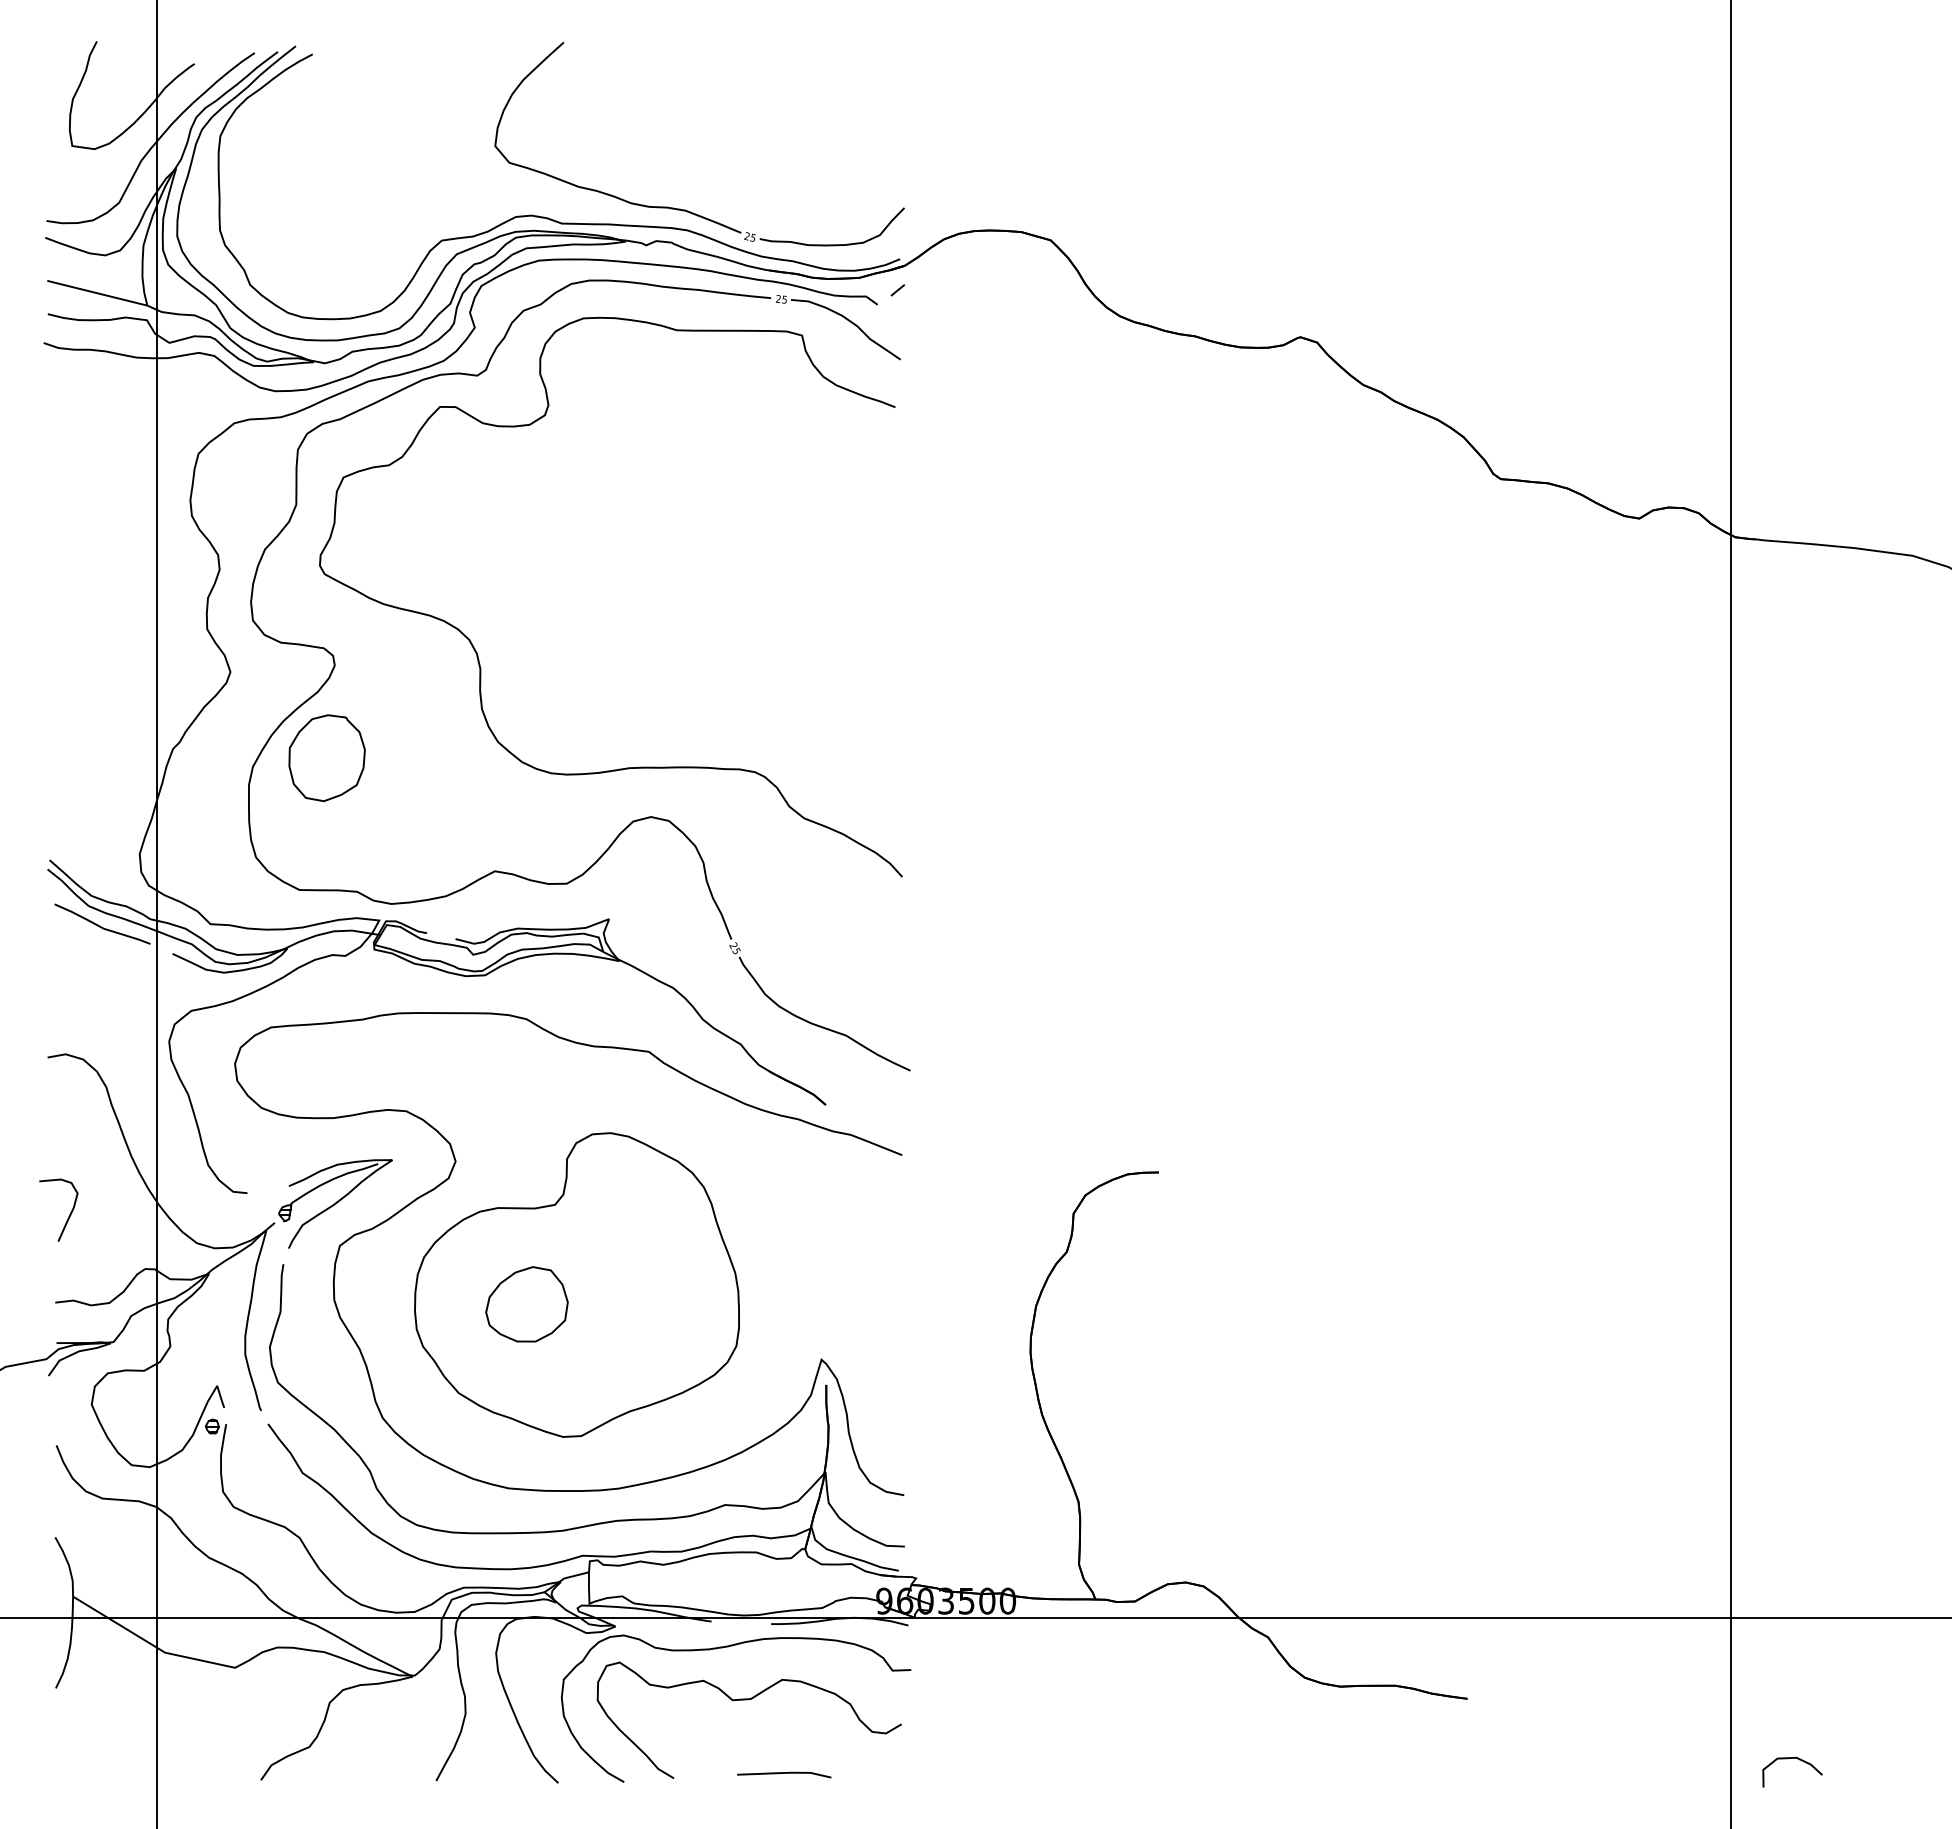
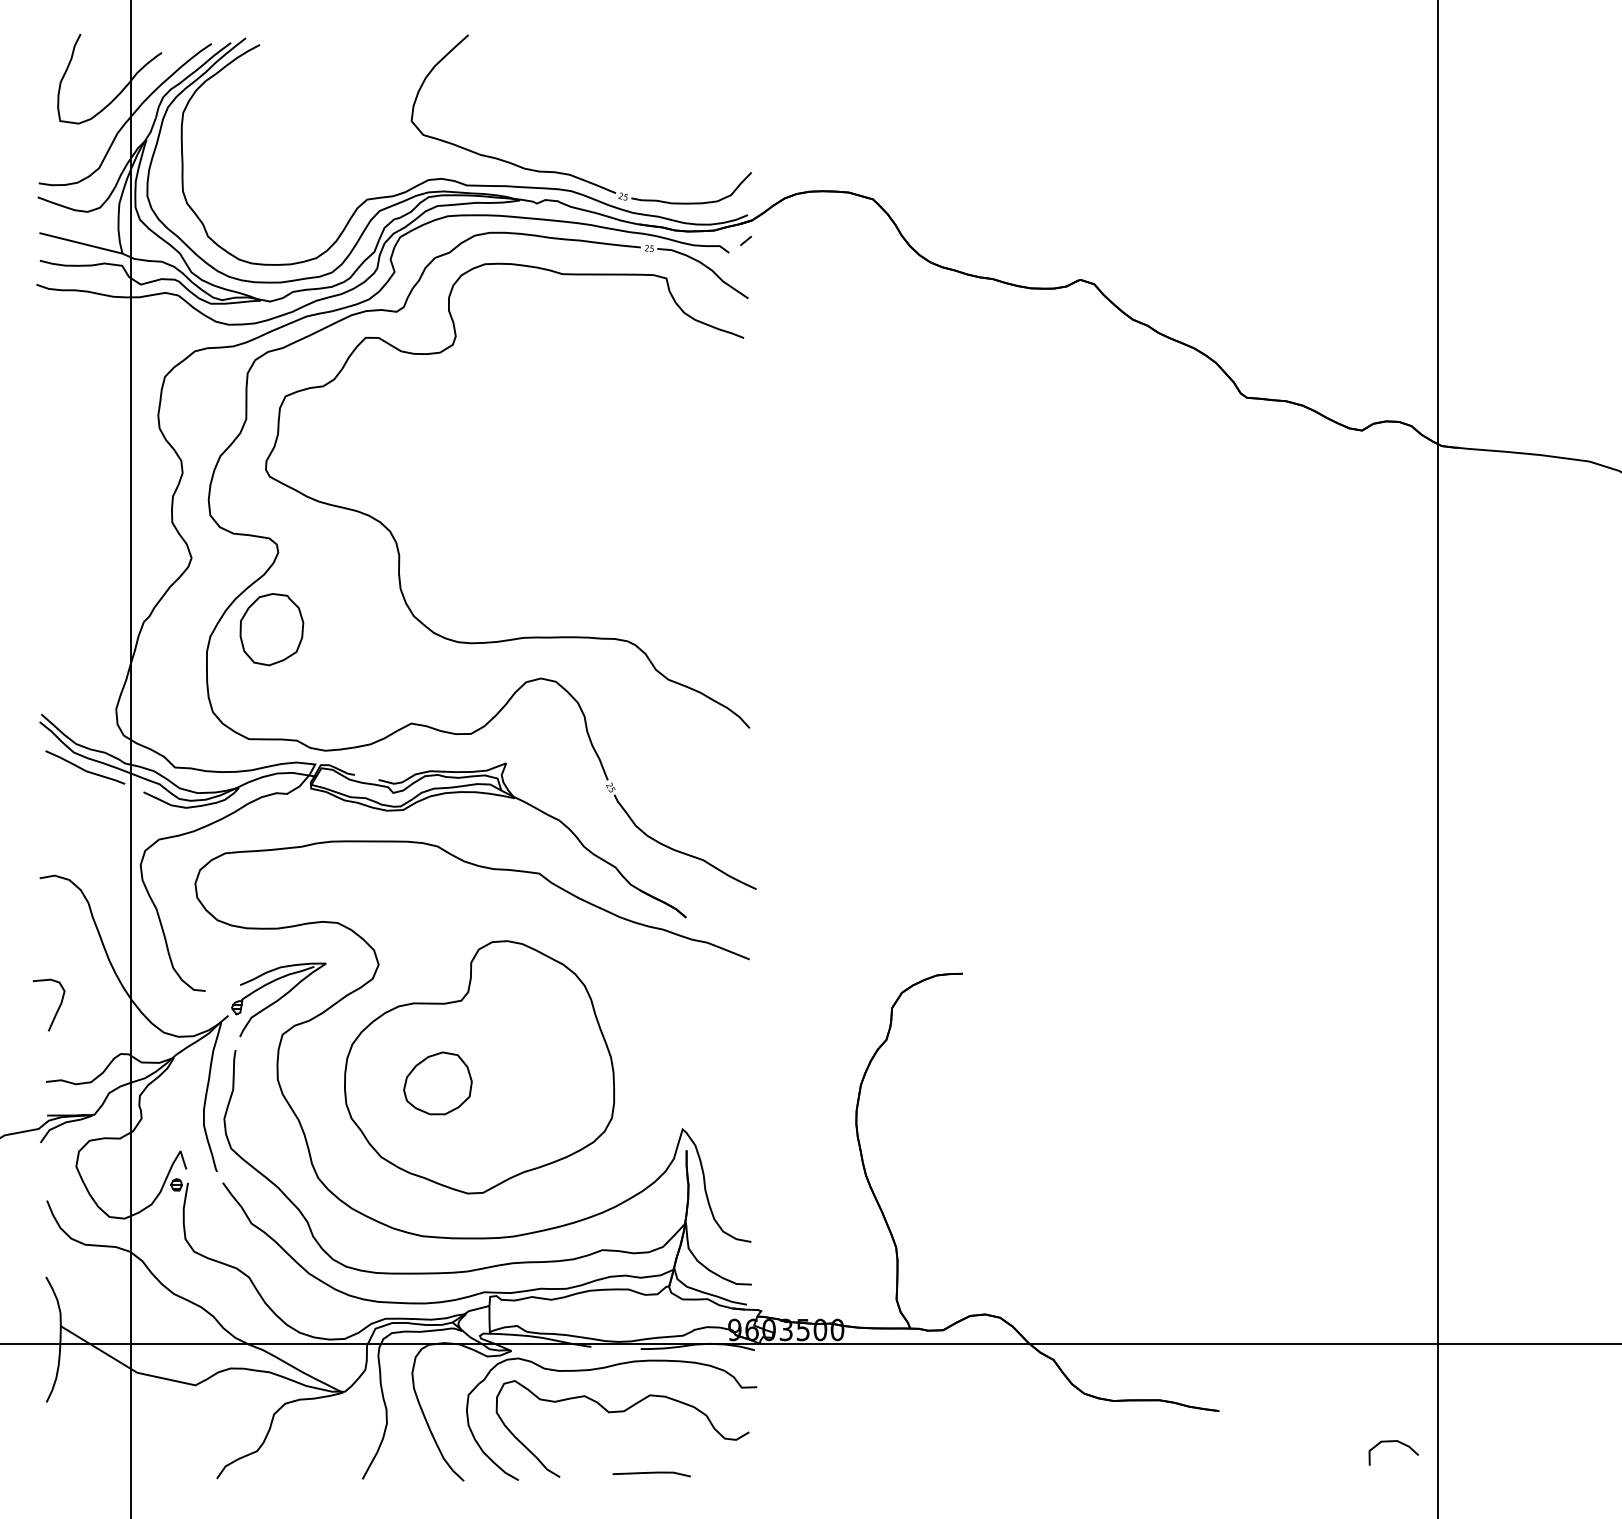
curve: (1792, 1758) -> (1393, 1441), moved

